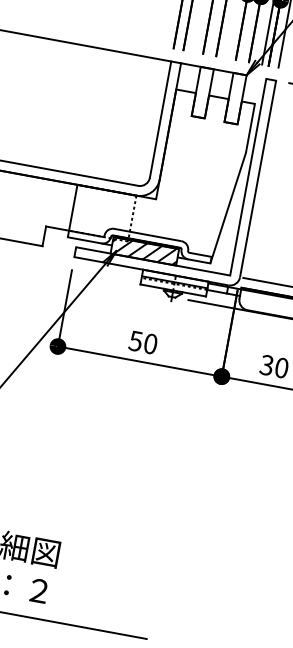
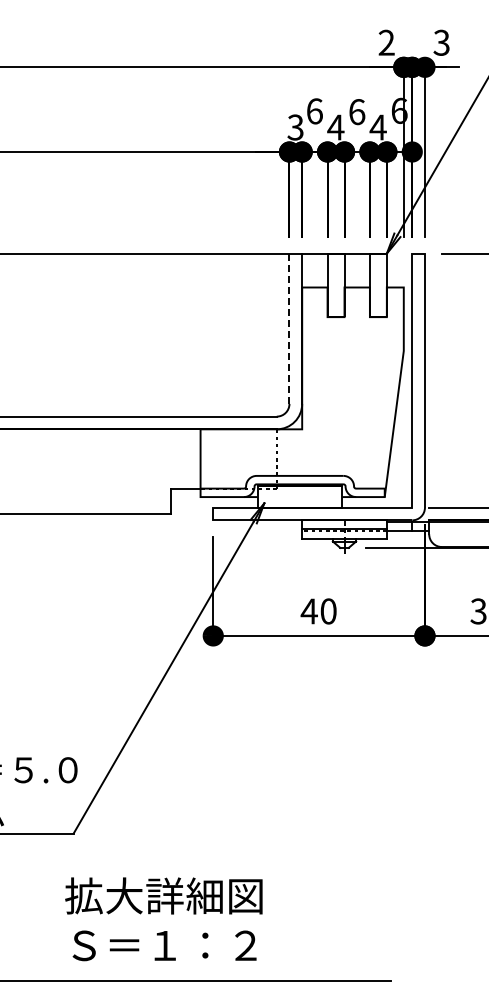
line: (160, 119) -> (289, 328), solid -> dashed
hatch: (144, 250) -> (299, 496), removed
text: (135, 341) -> (308, 611), 50 -> 40

